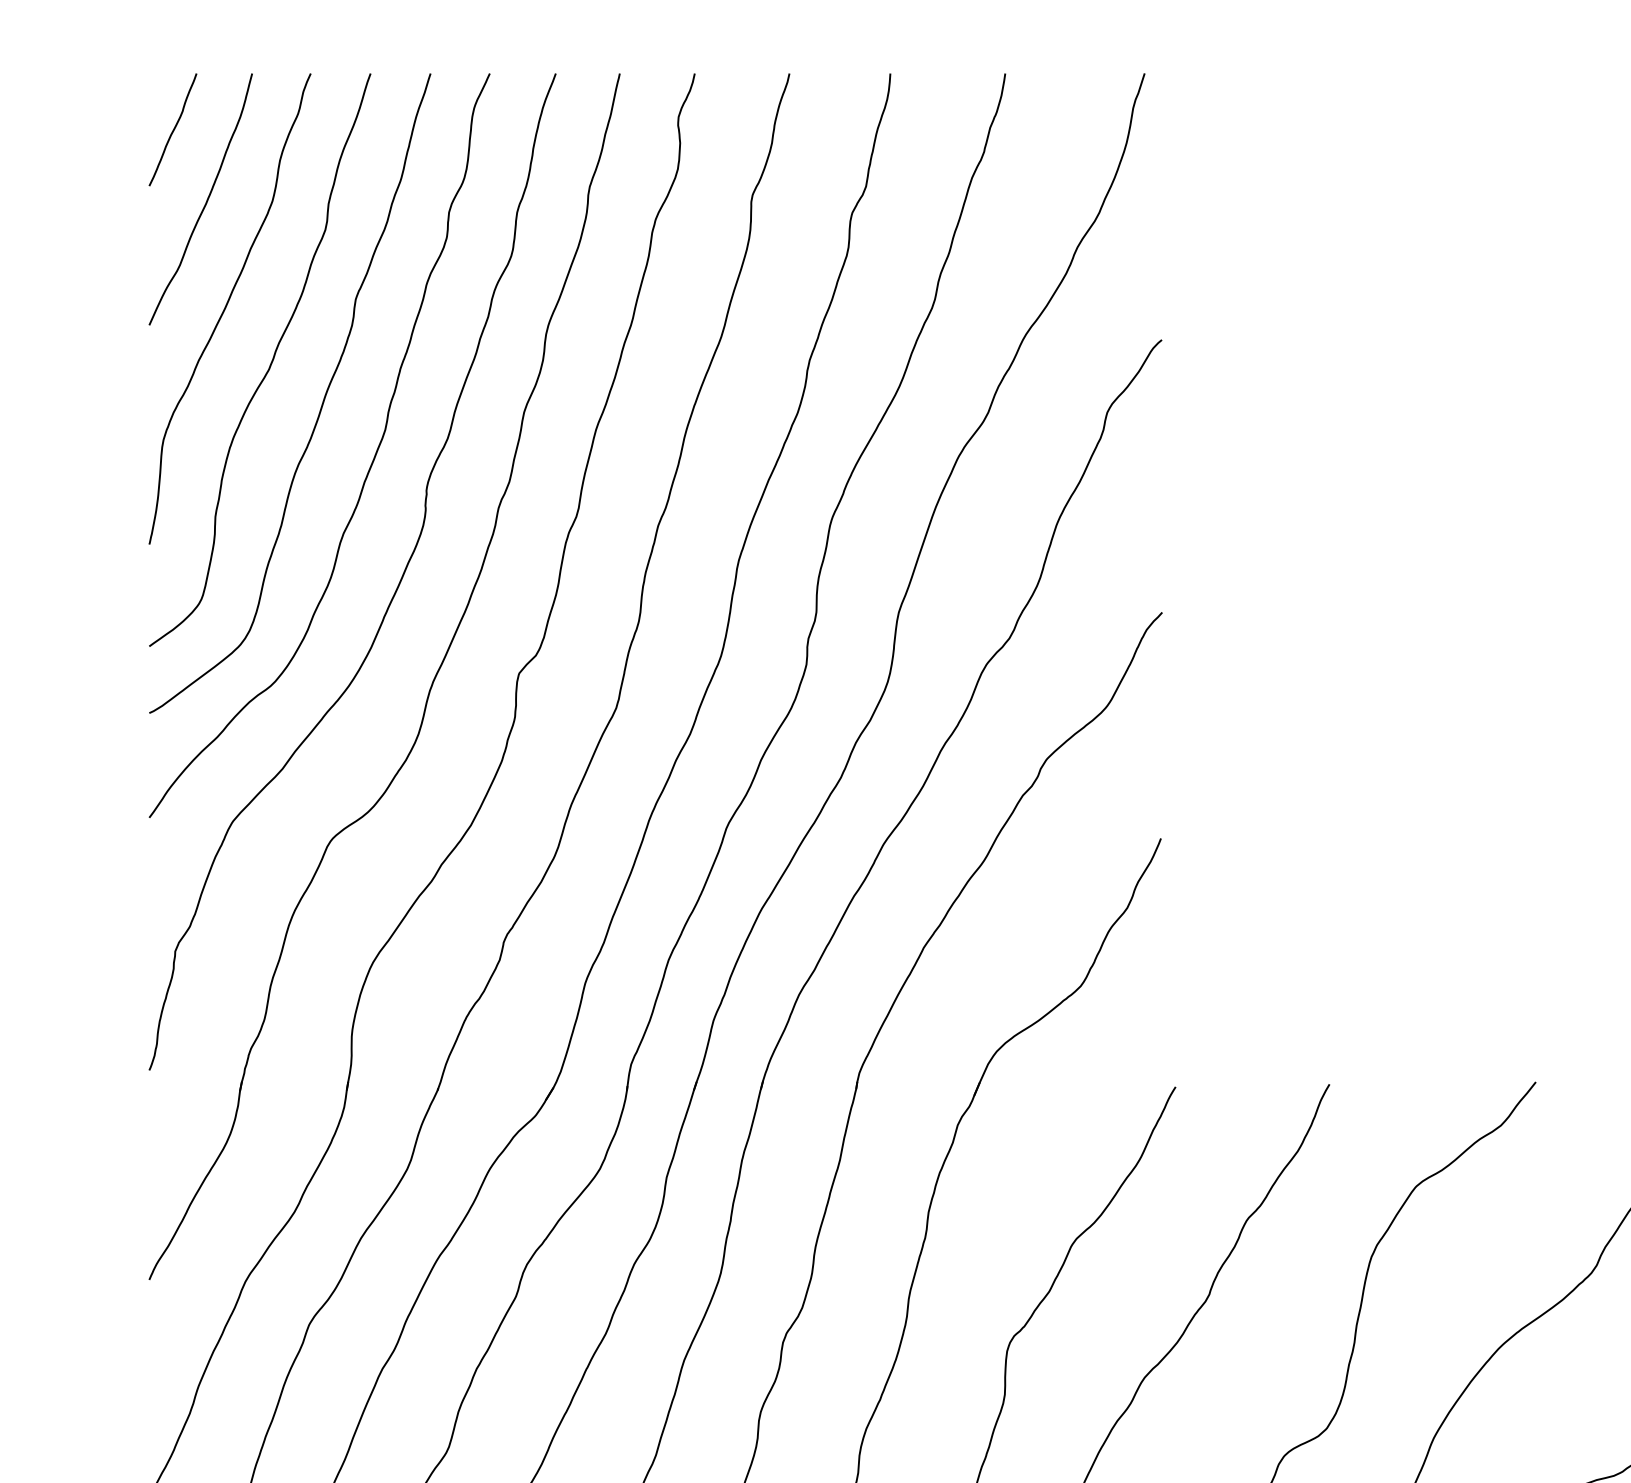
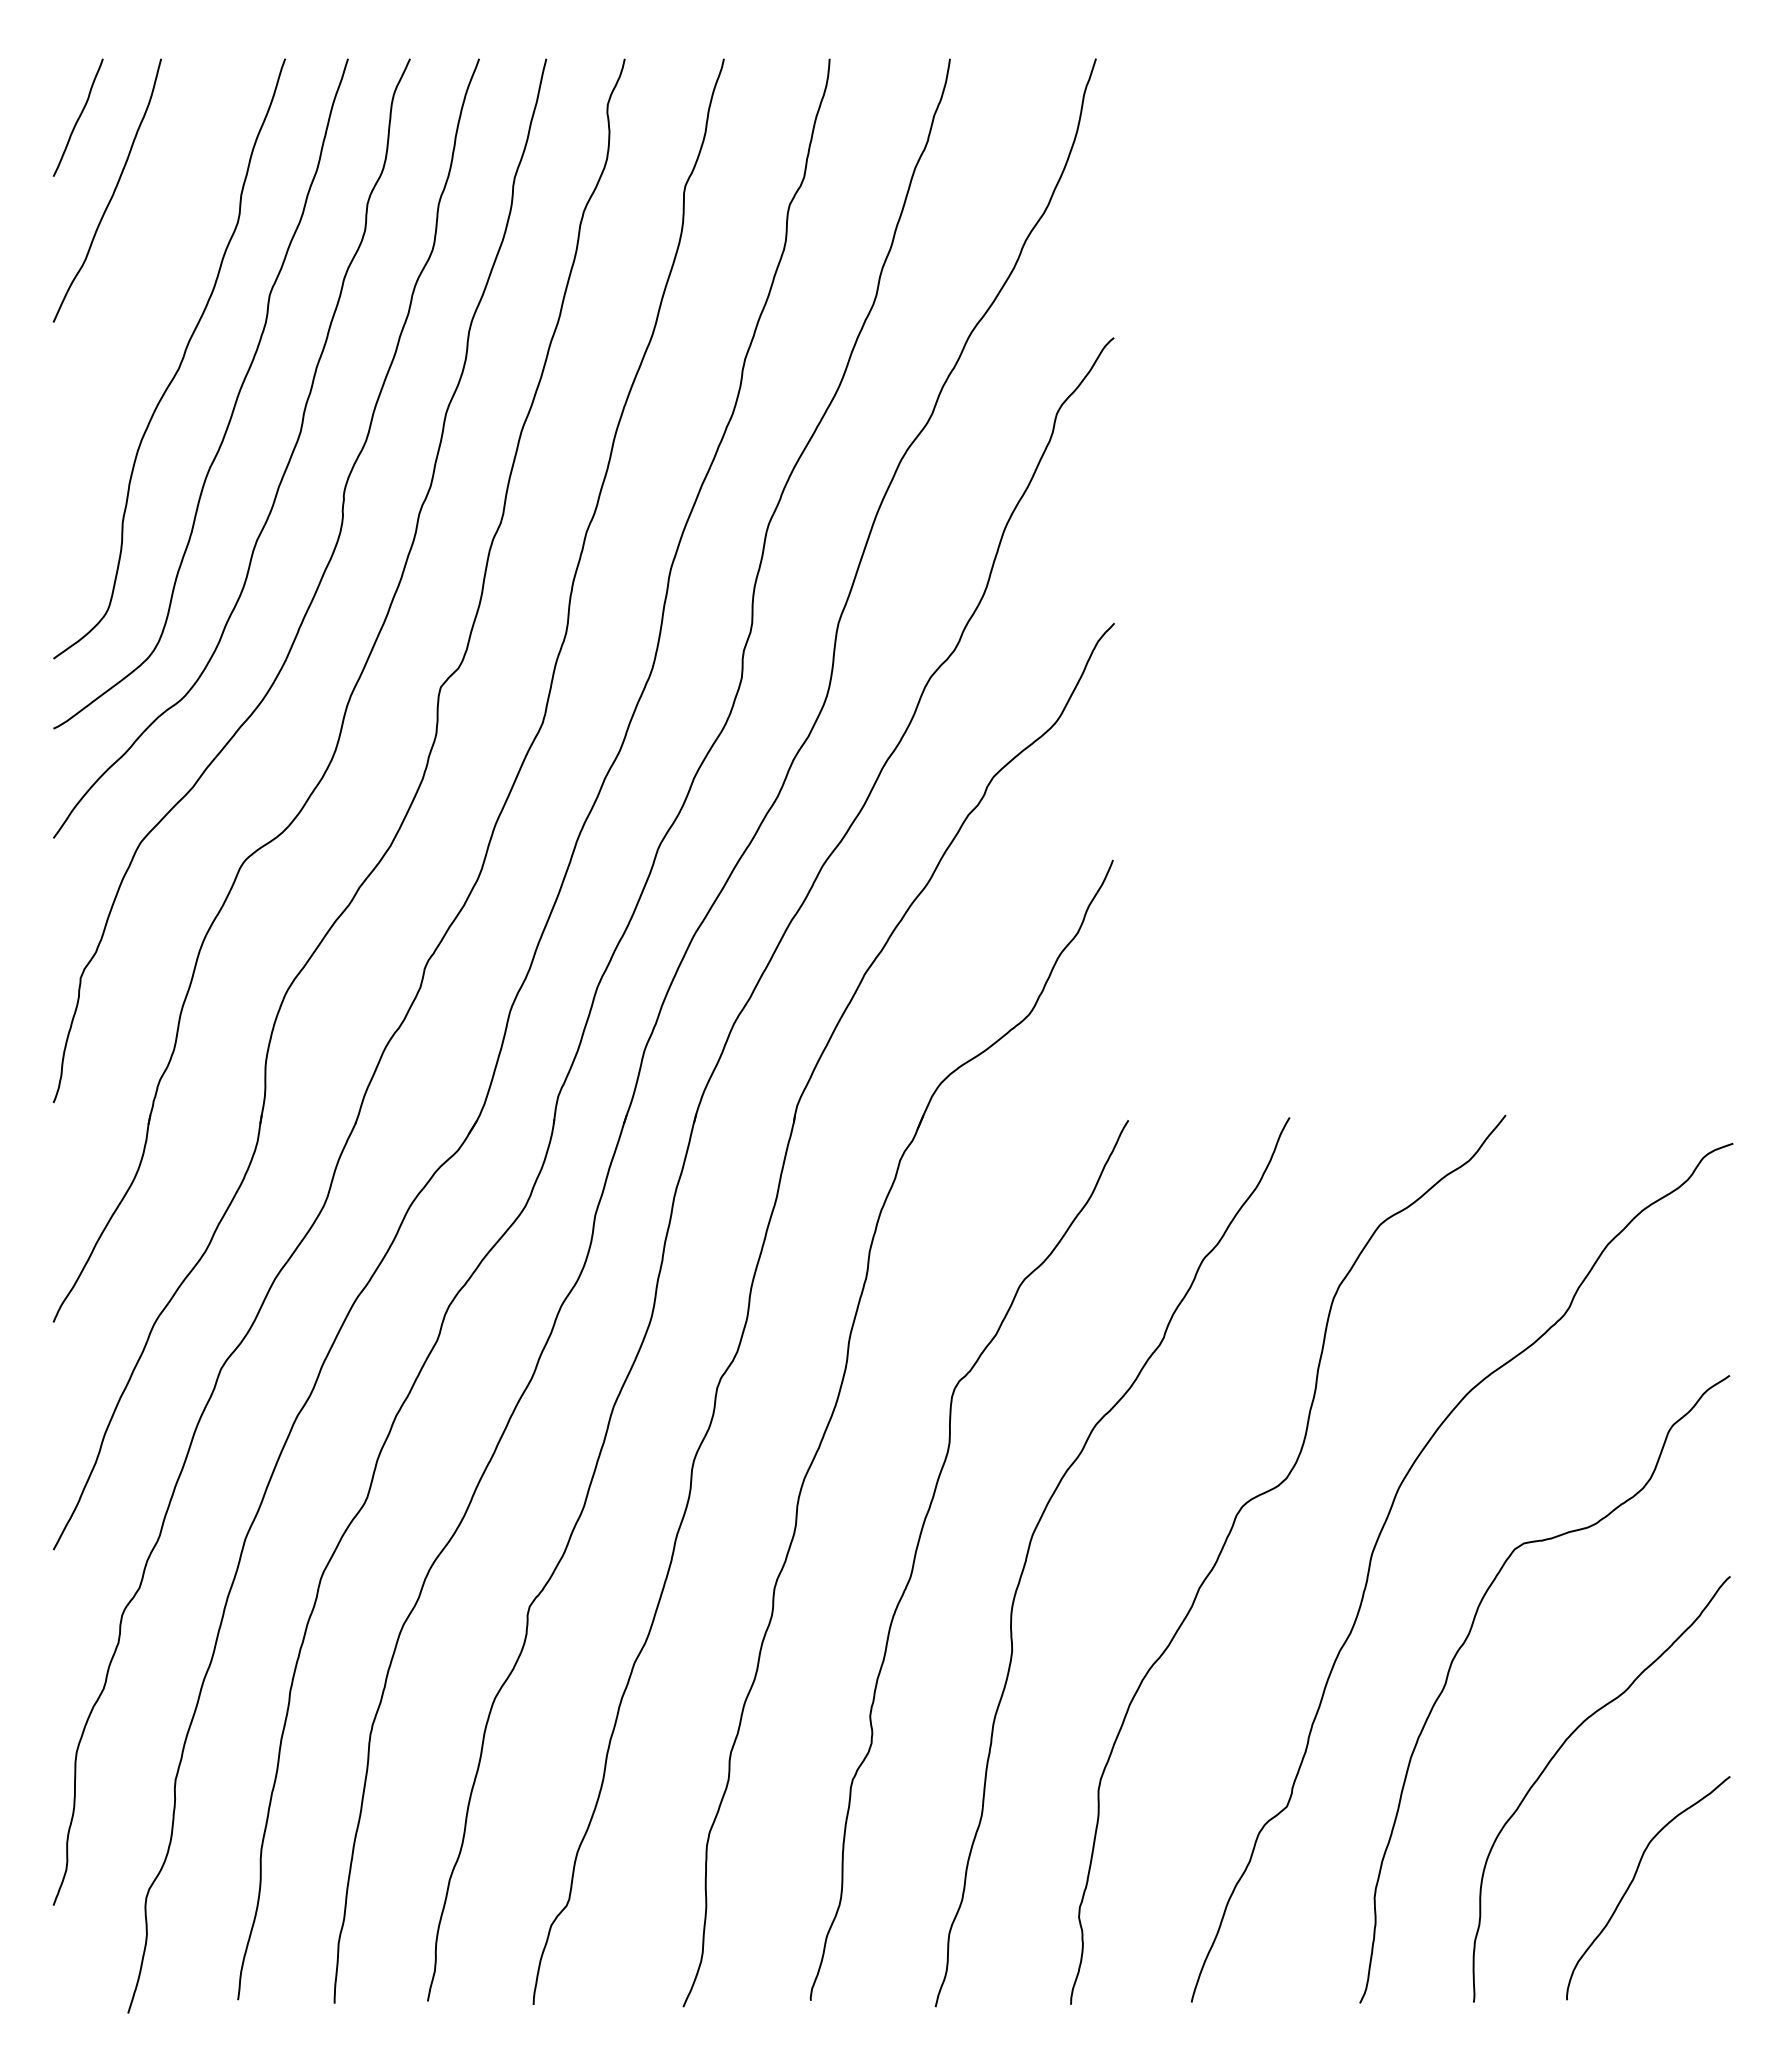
curve: (226, 307) -> (134, 303), removed

